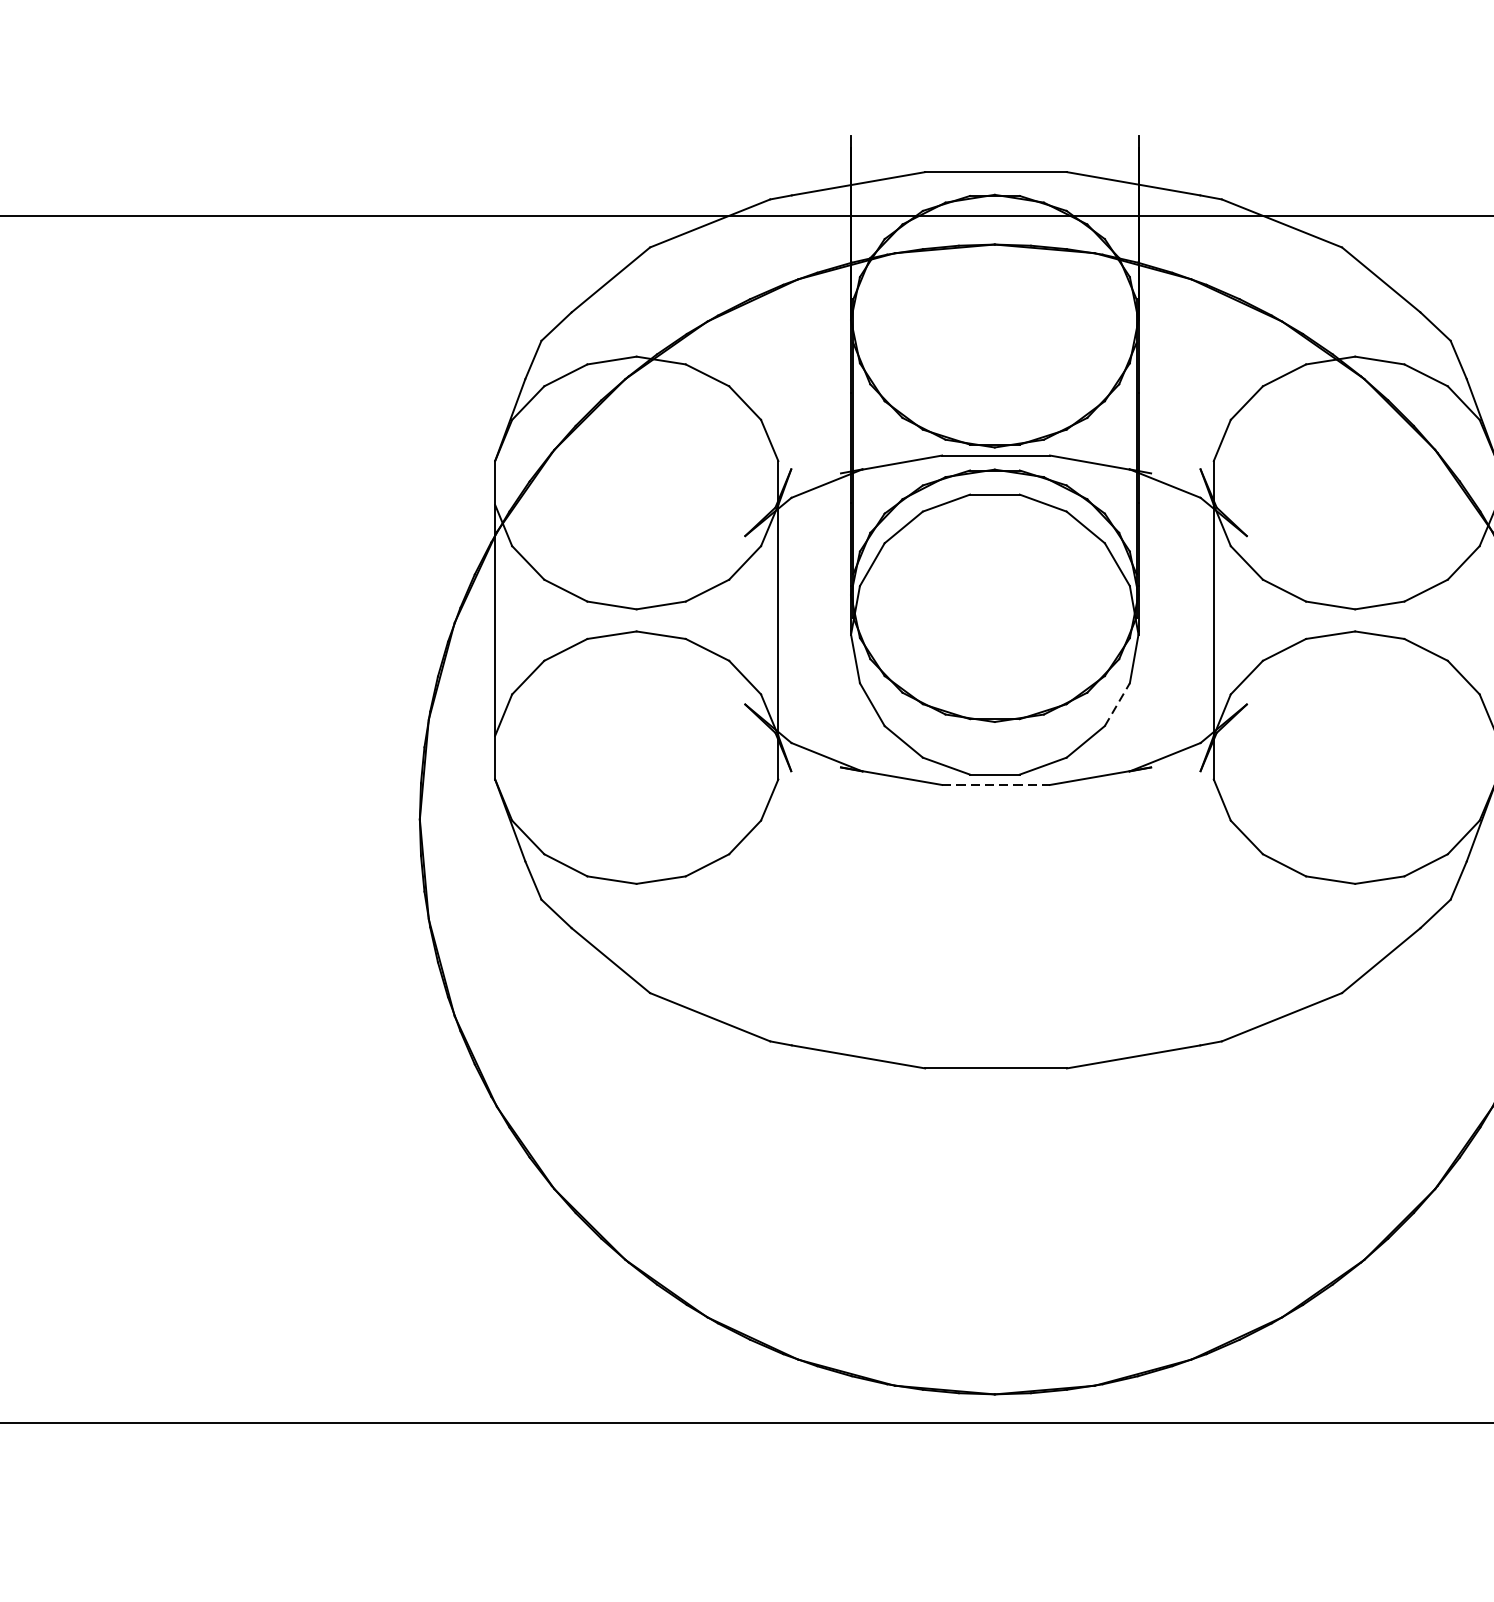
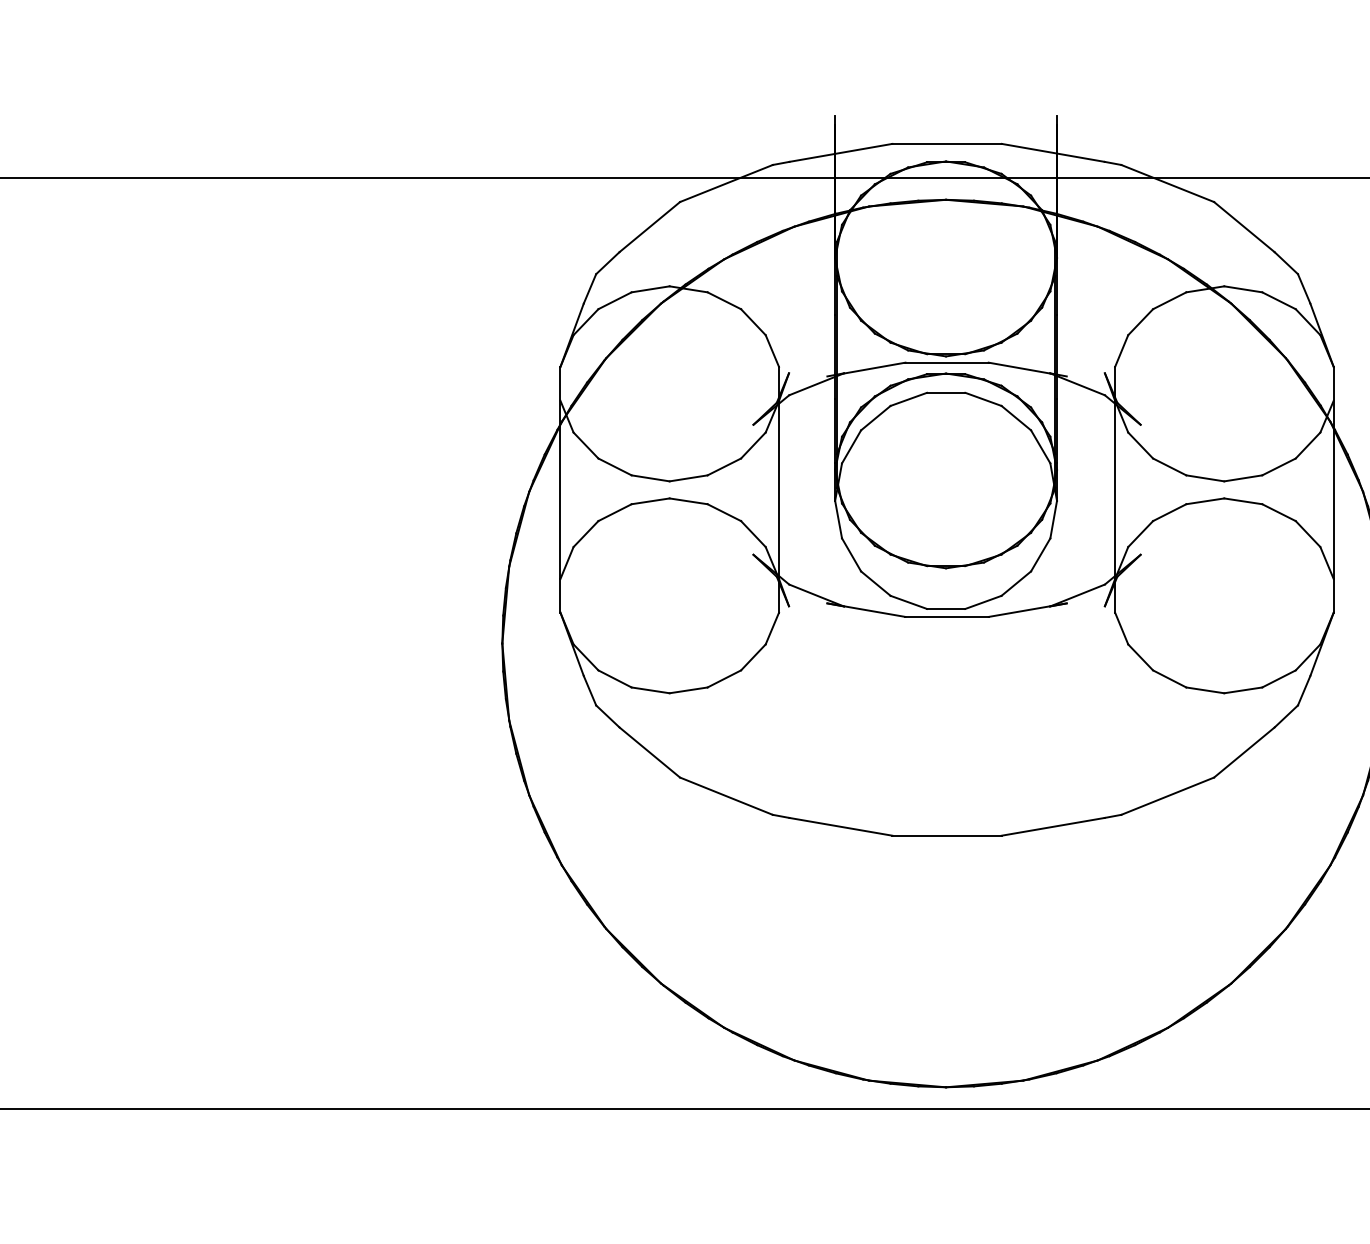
line: (1117, 704) -> (1040, 554), dashed -> solid
line: (996, 784) -> (947, 616), dashed -> solid

